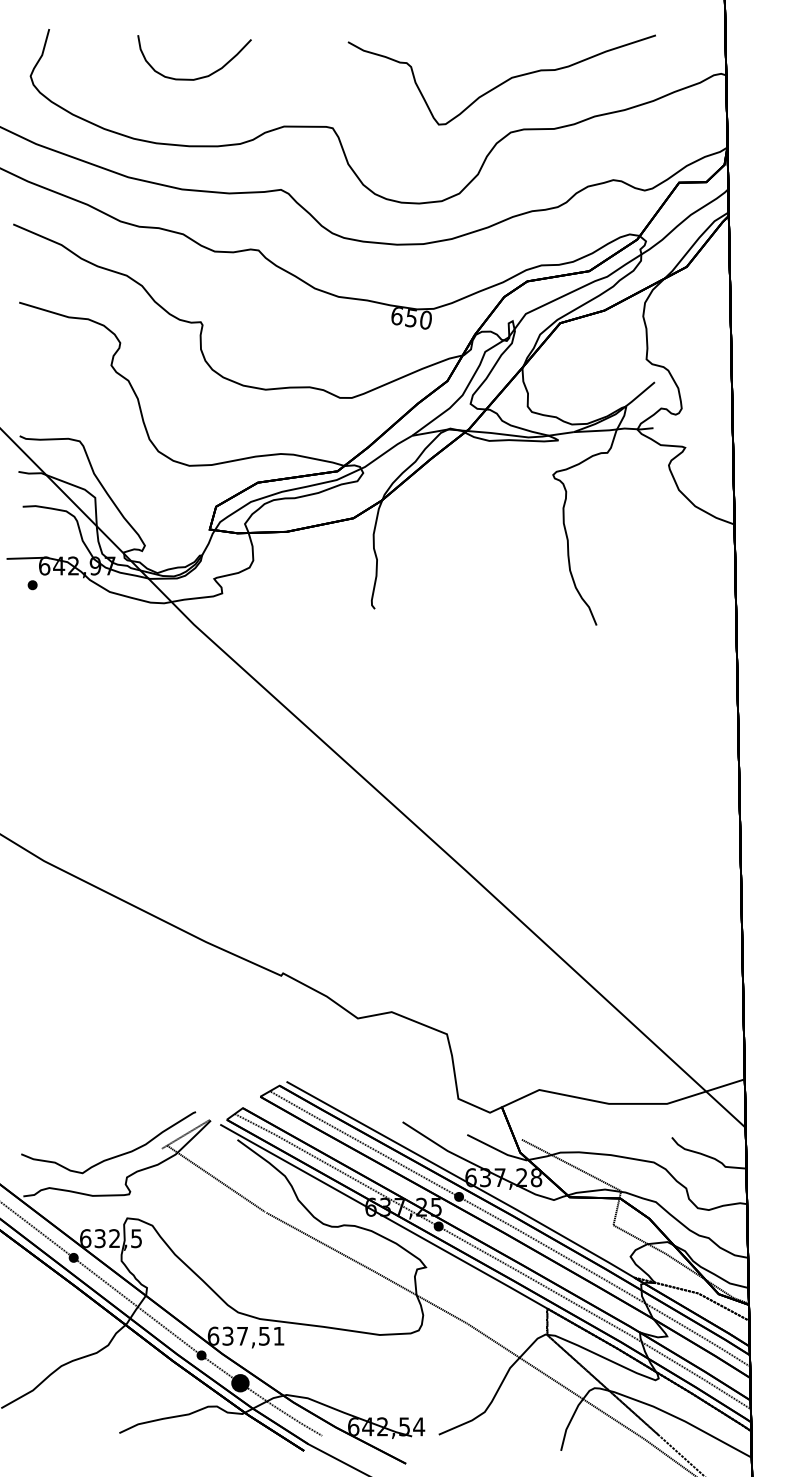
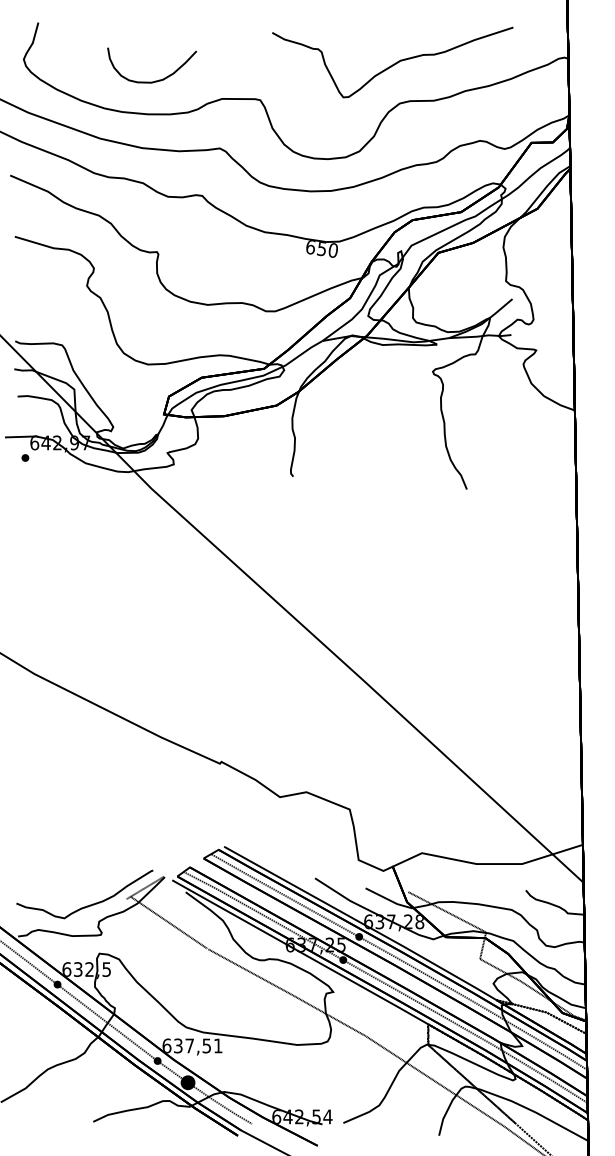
curve: (198, 77) -> (155, 80), moved

